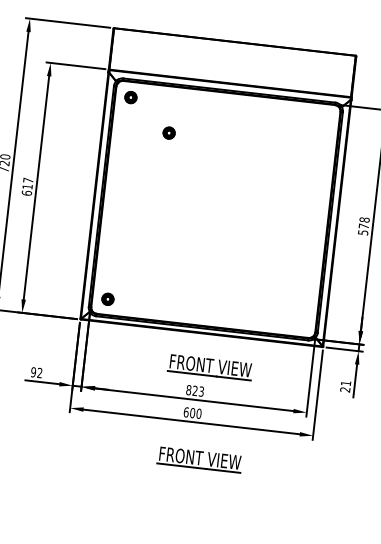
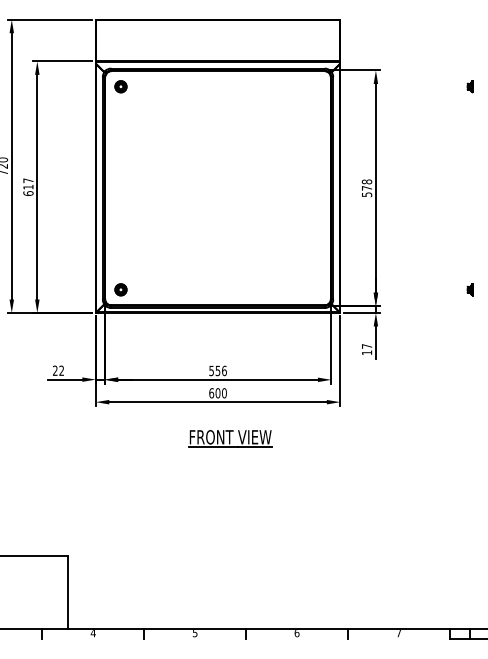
part: (168, 132) -> (162, 117), removed
part: (210, 367) -> (230, 345), removed
text: (32, 371) -> (54, 370), 92 -> 22
text: (345, 386) -> (366, 349), 21 -> 17
text: (194, 390) -> (217, 370), 823 -> 556

